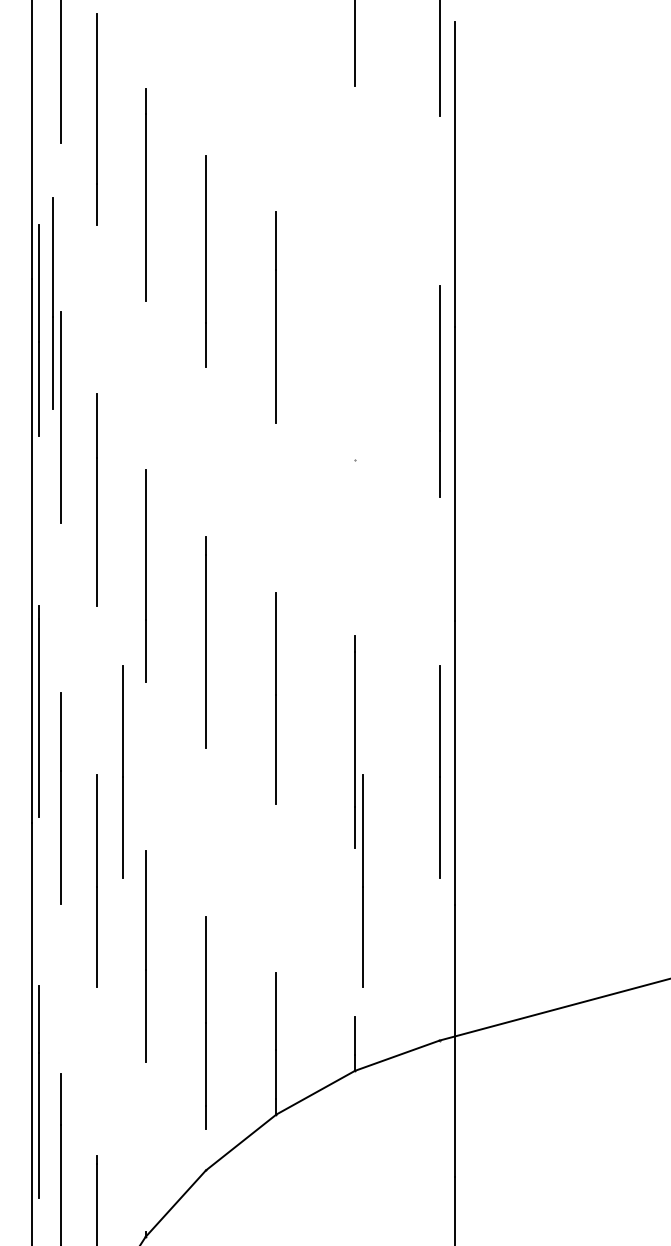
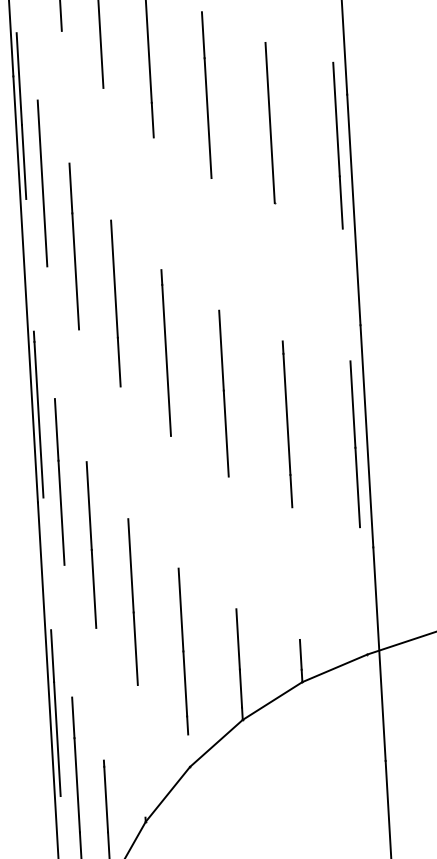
line: (52, 303) -> (30, 94), removed
line: (354, 357) -> (269, 123), added
line: (122, 771) -> (106, 457), removed
line: (362, 880) -> (299, 532), removed

